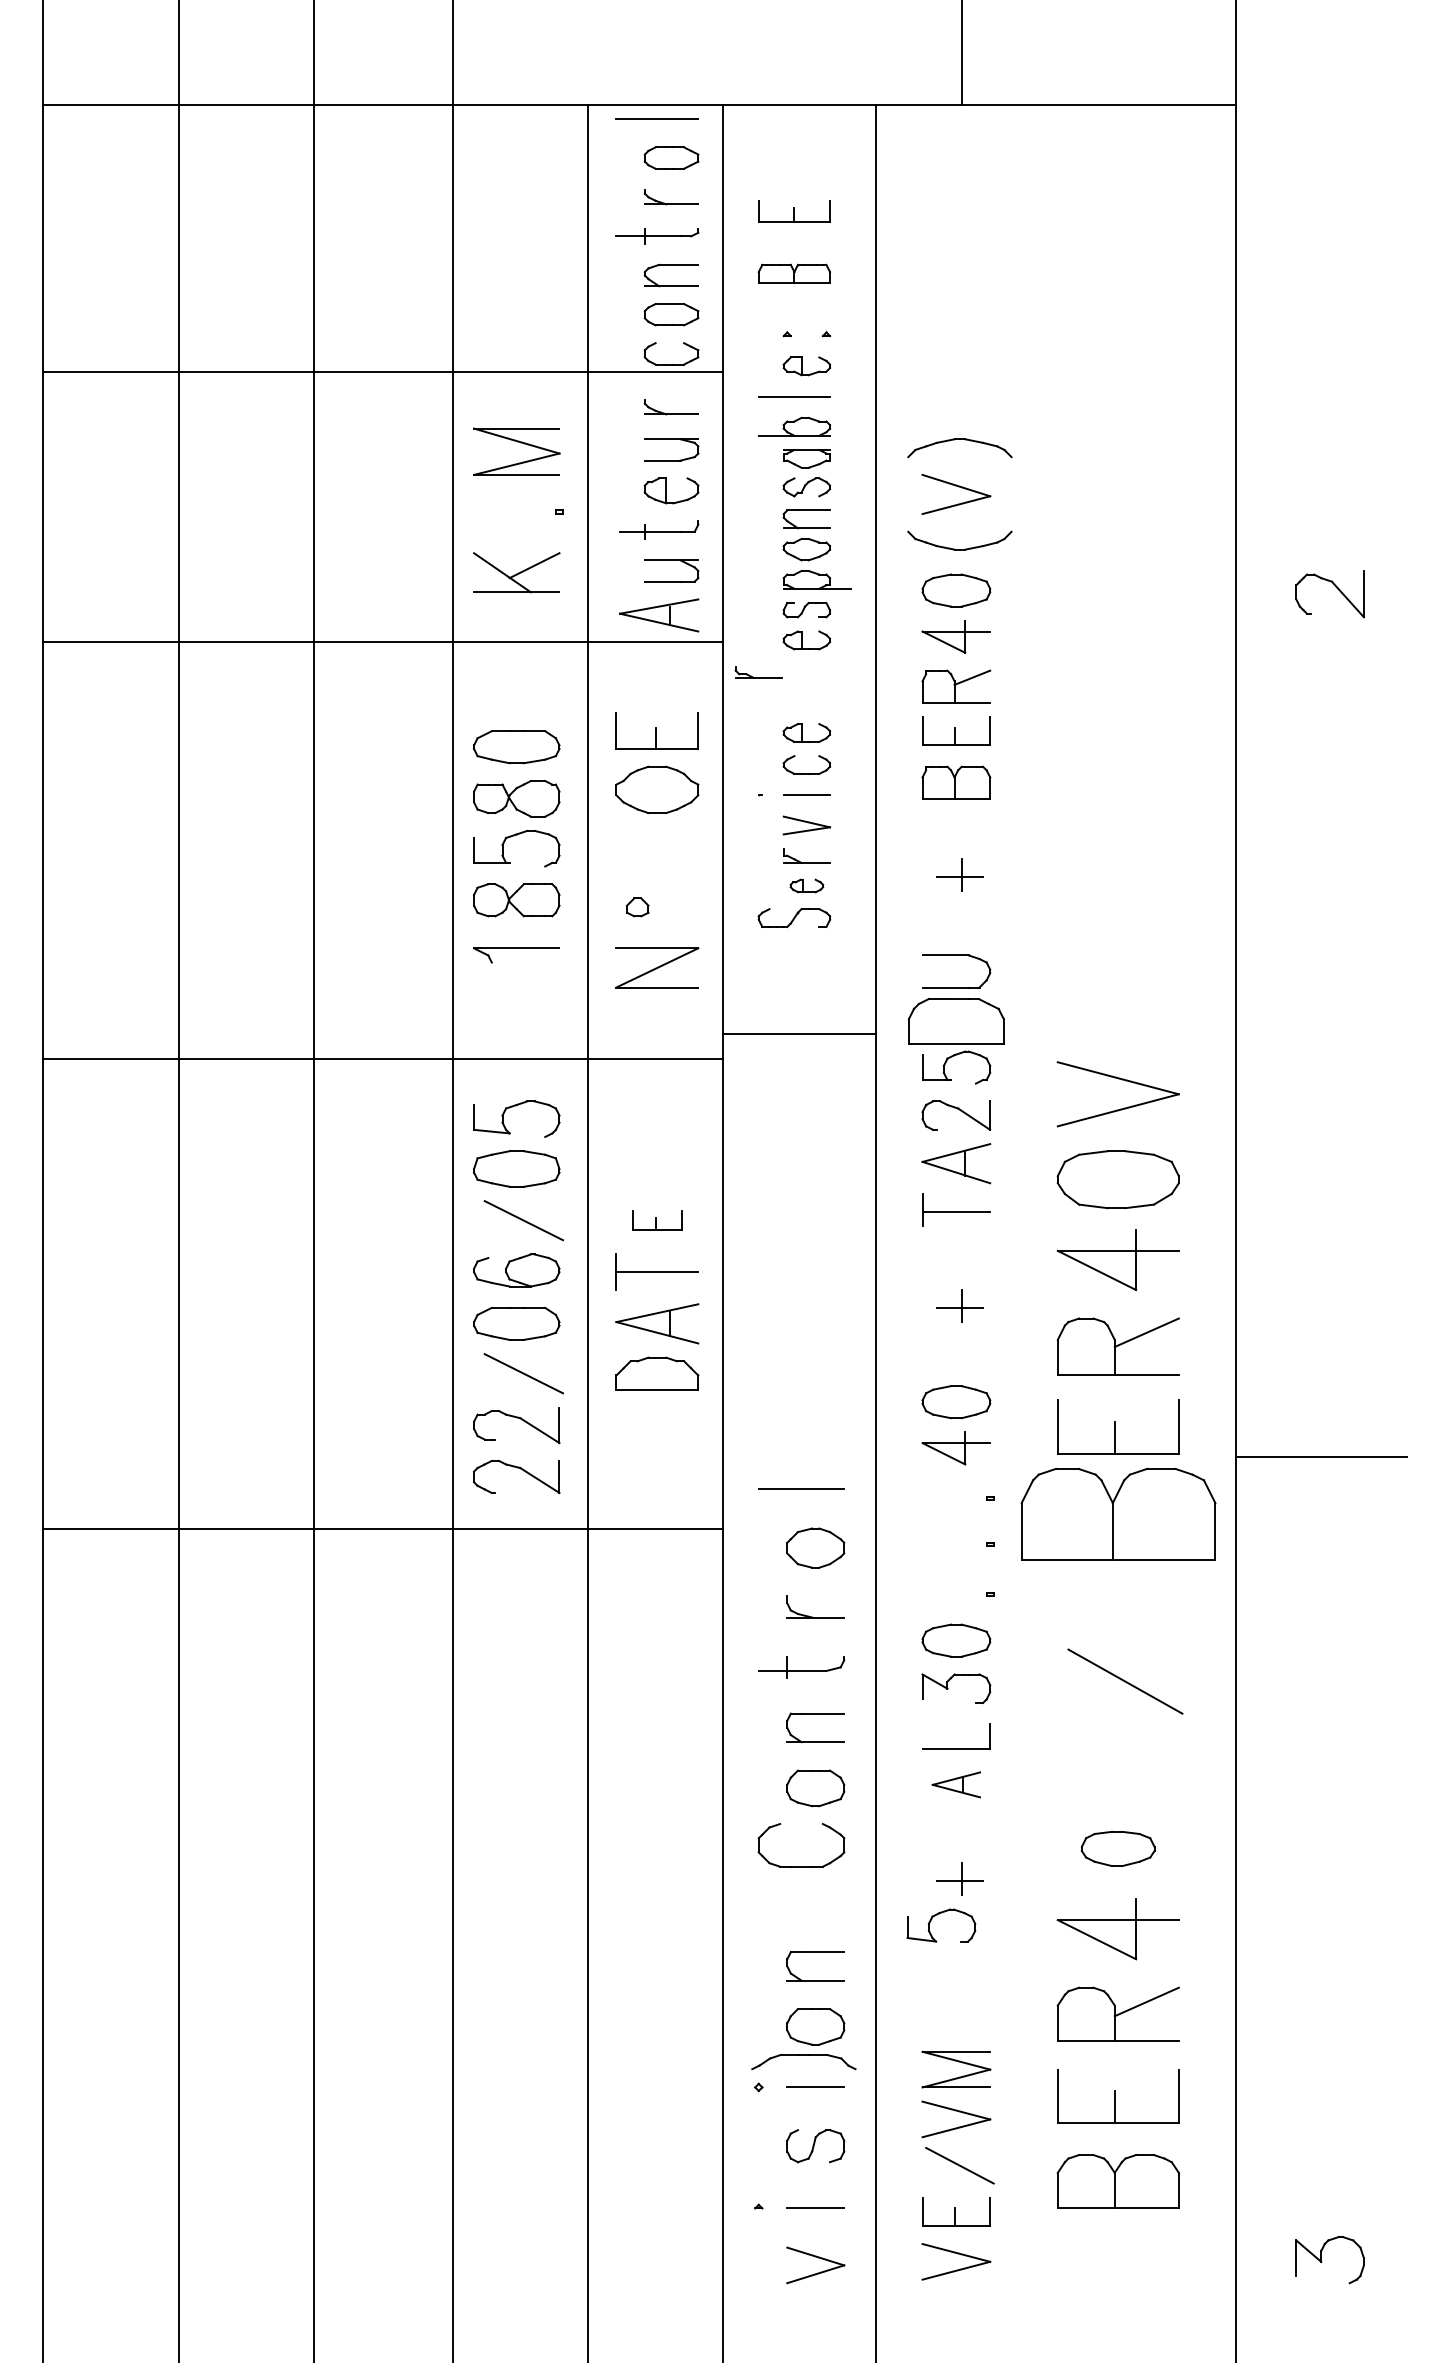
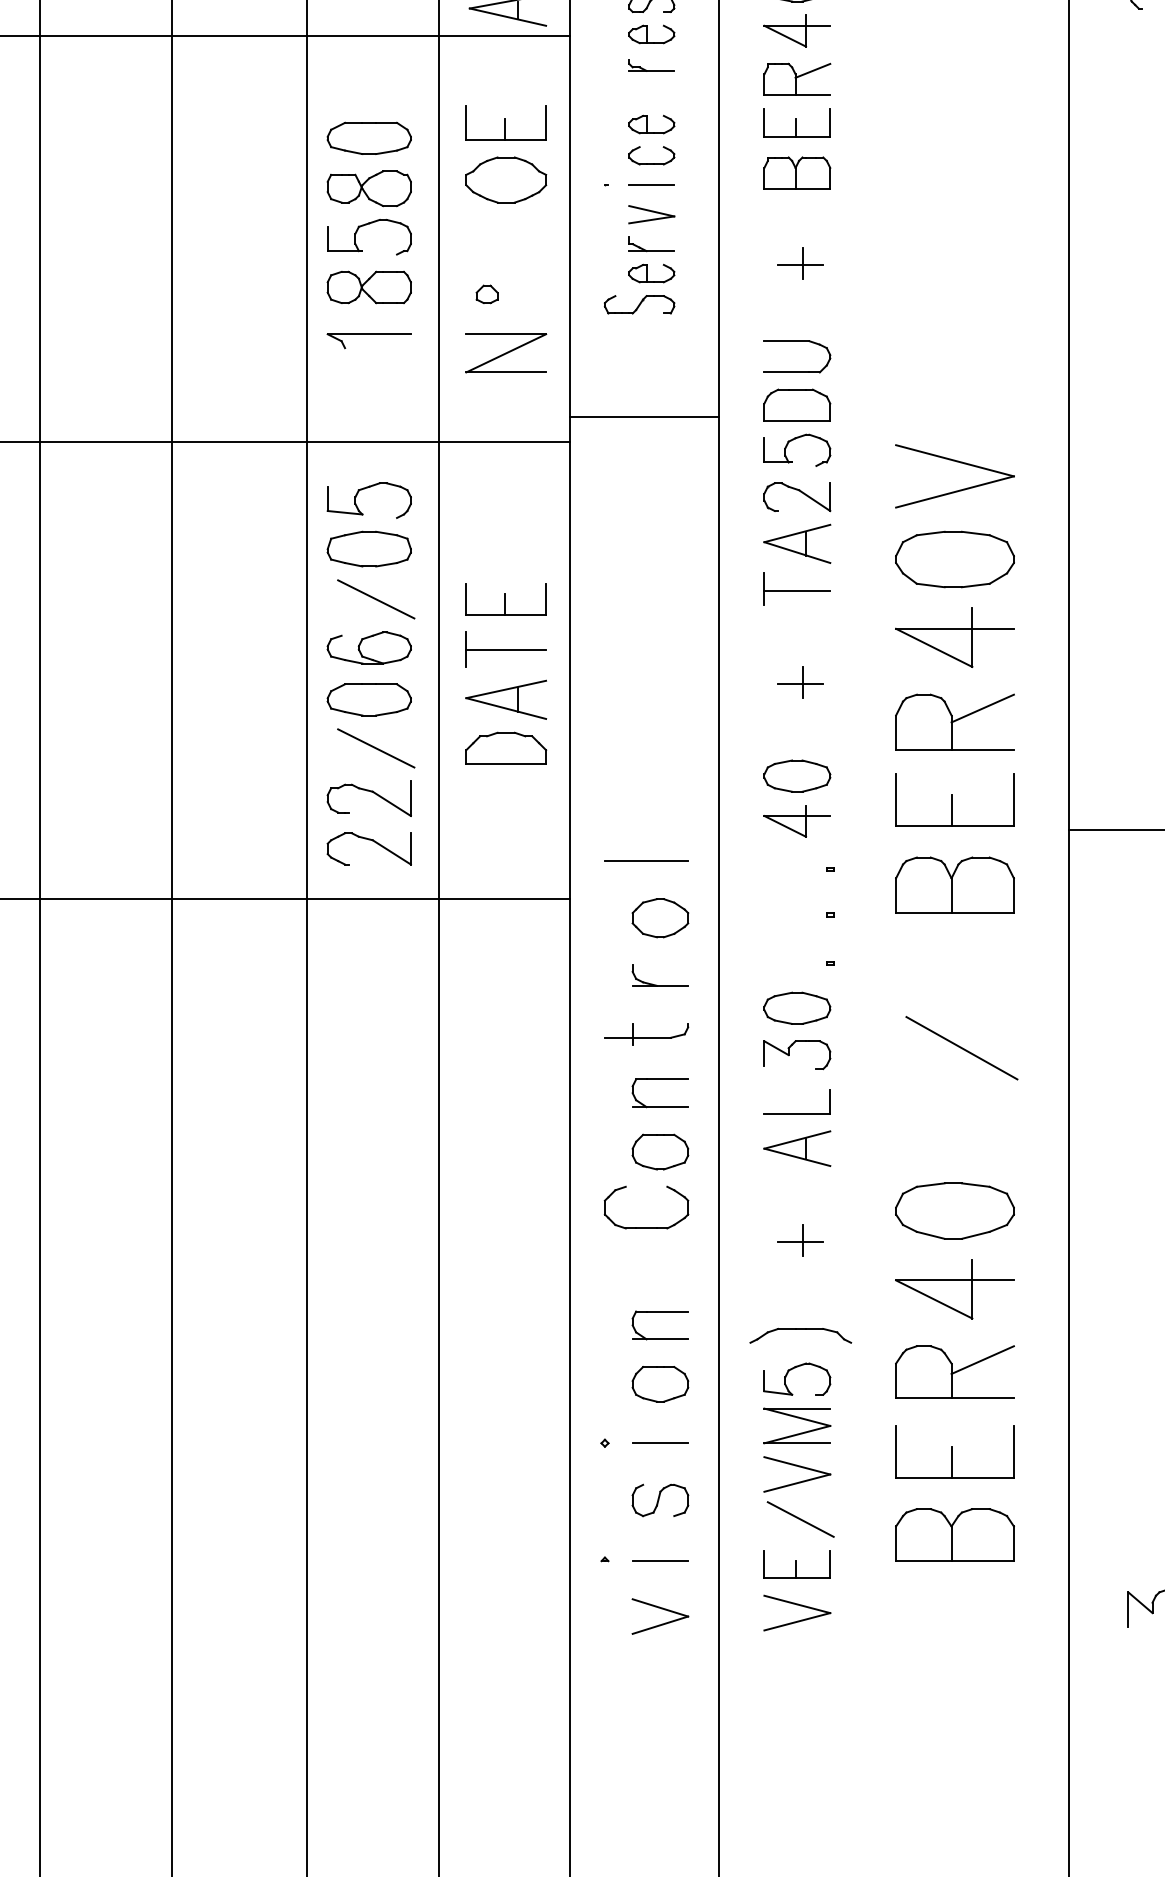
part: (758, 672) -> (651, 65), moved
part: (806, 885) -> (651, 273), size x1.43
part: (956, 1020) -> (797, 404), size x0.71
part: (656, 1220) -> (505, 599), size x1.67
part: (1117, 1513) -> (954, 884), size x0.62
part: (956, 1784) -> (797, 1148), size x1.43
part: (1117, 1848) -> (954, 1210), size x1.67
part: (937, 1915) -> (793, 1369), moved
part: (803, 2055) -> (800, 1329), moved

